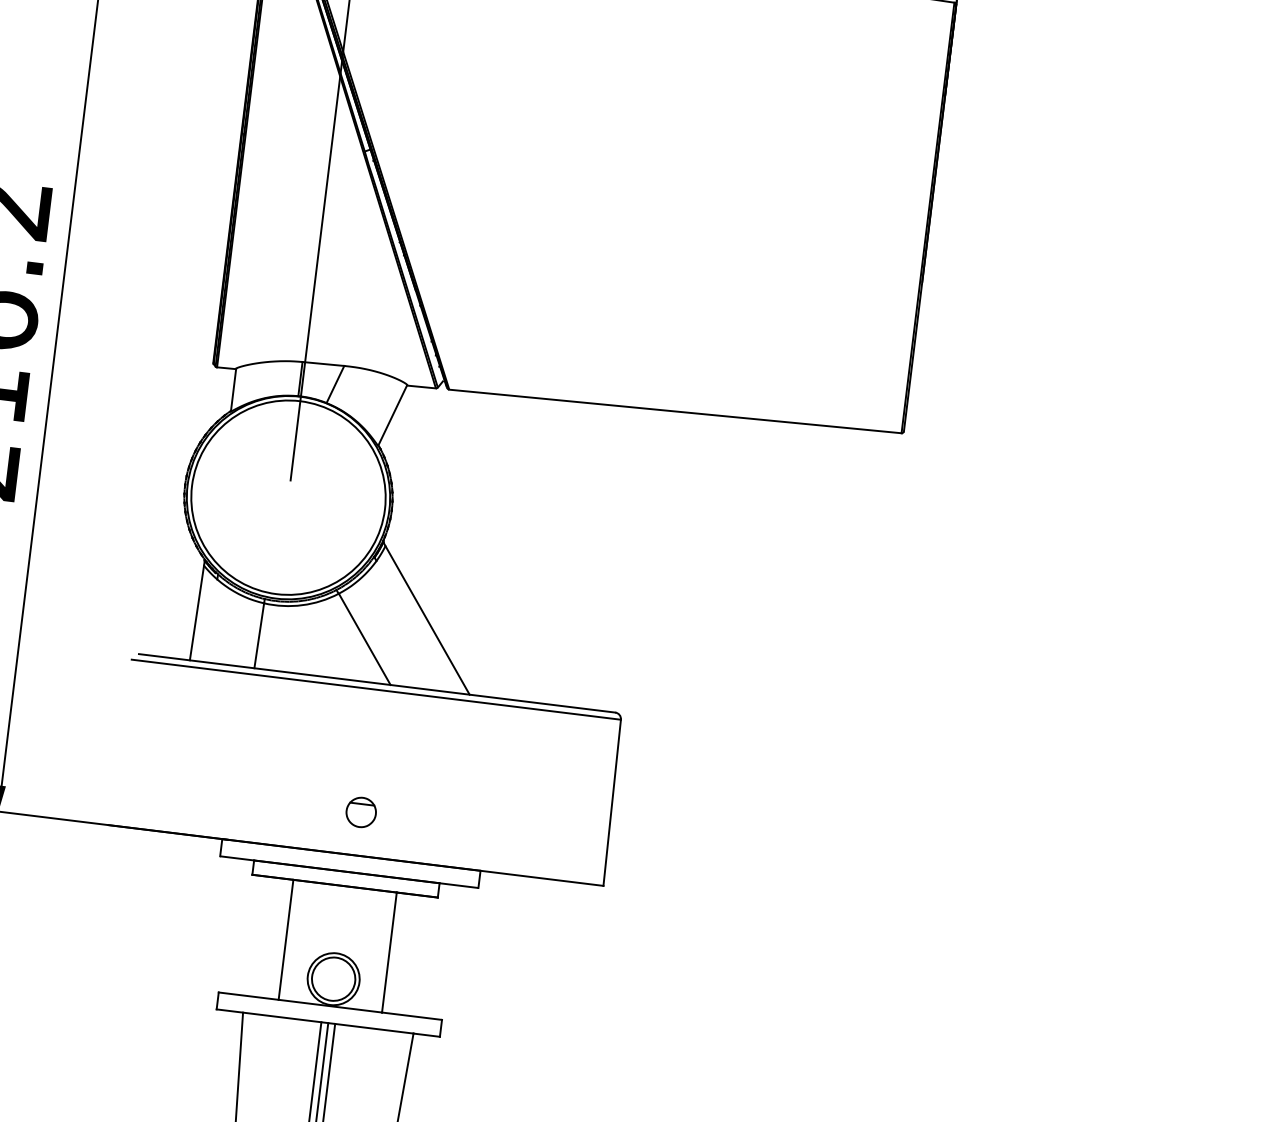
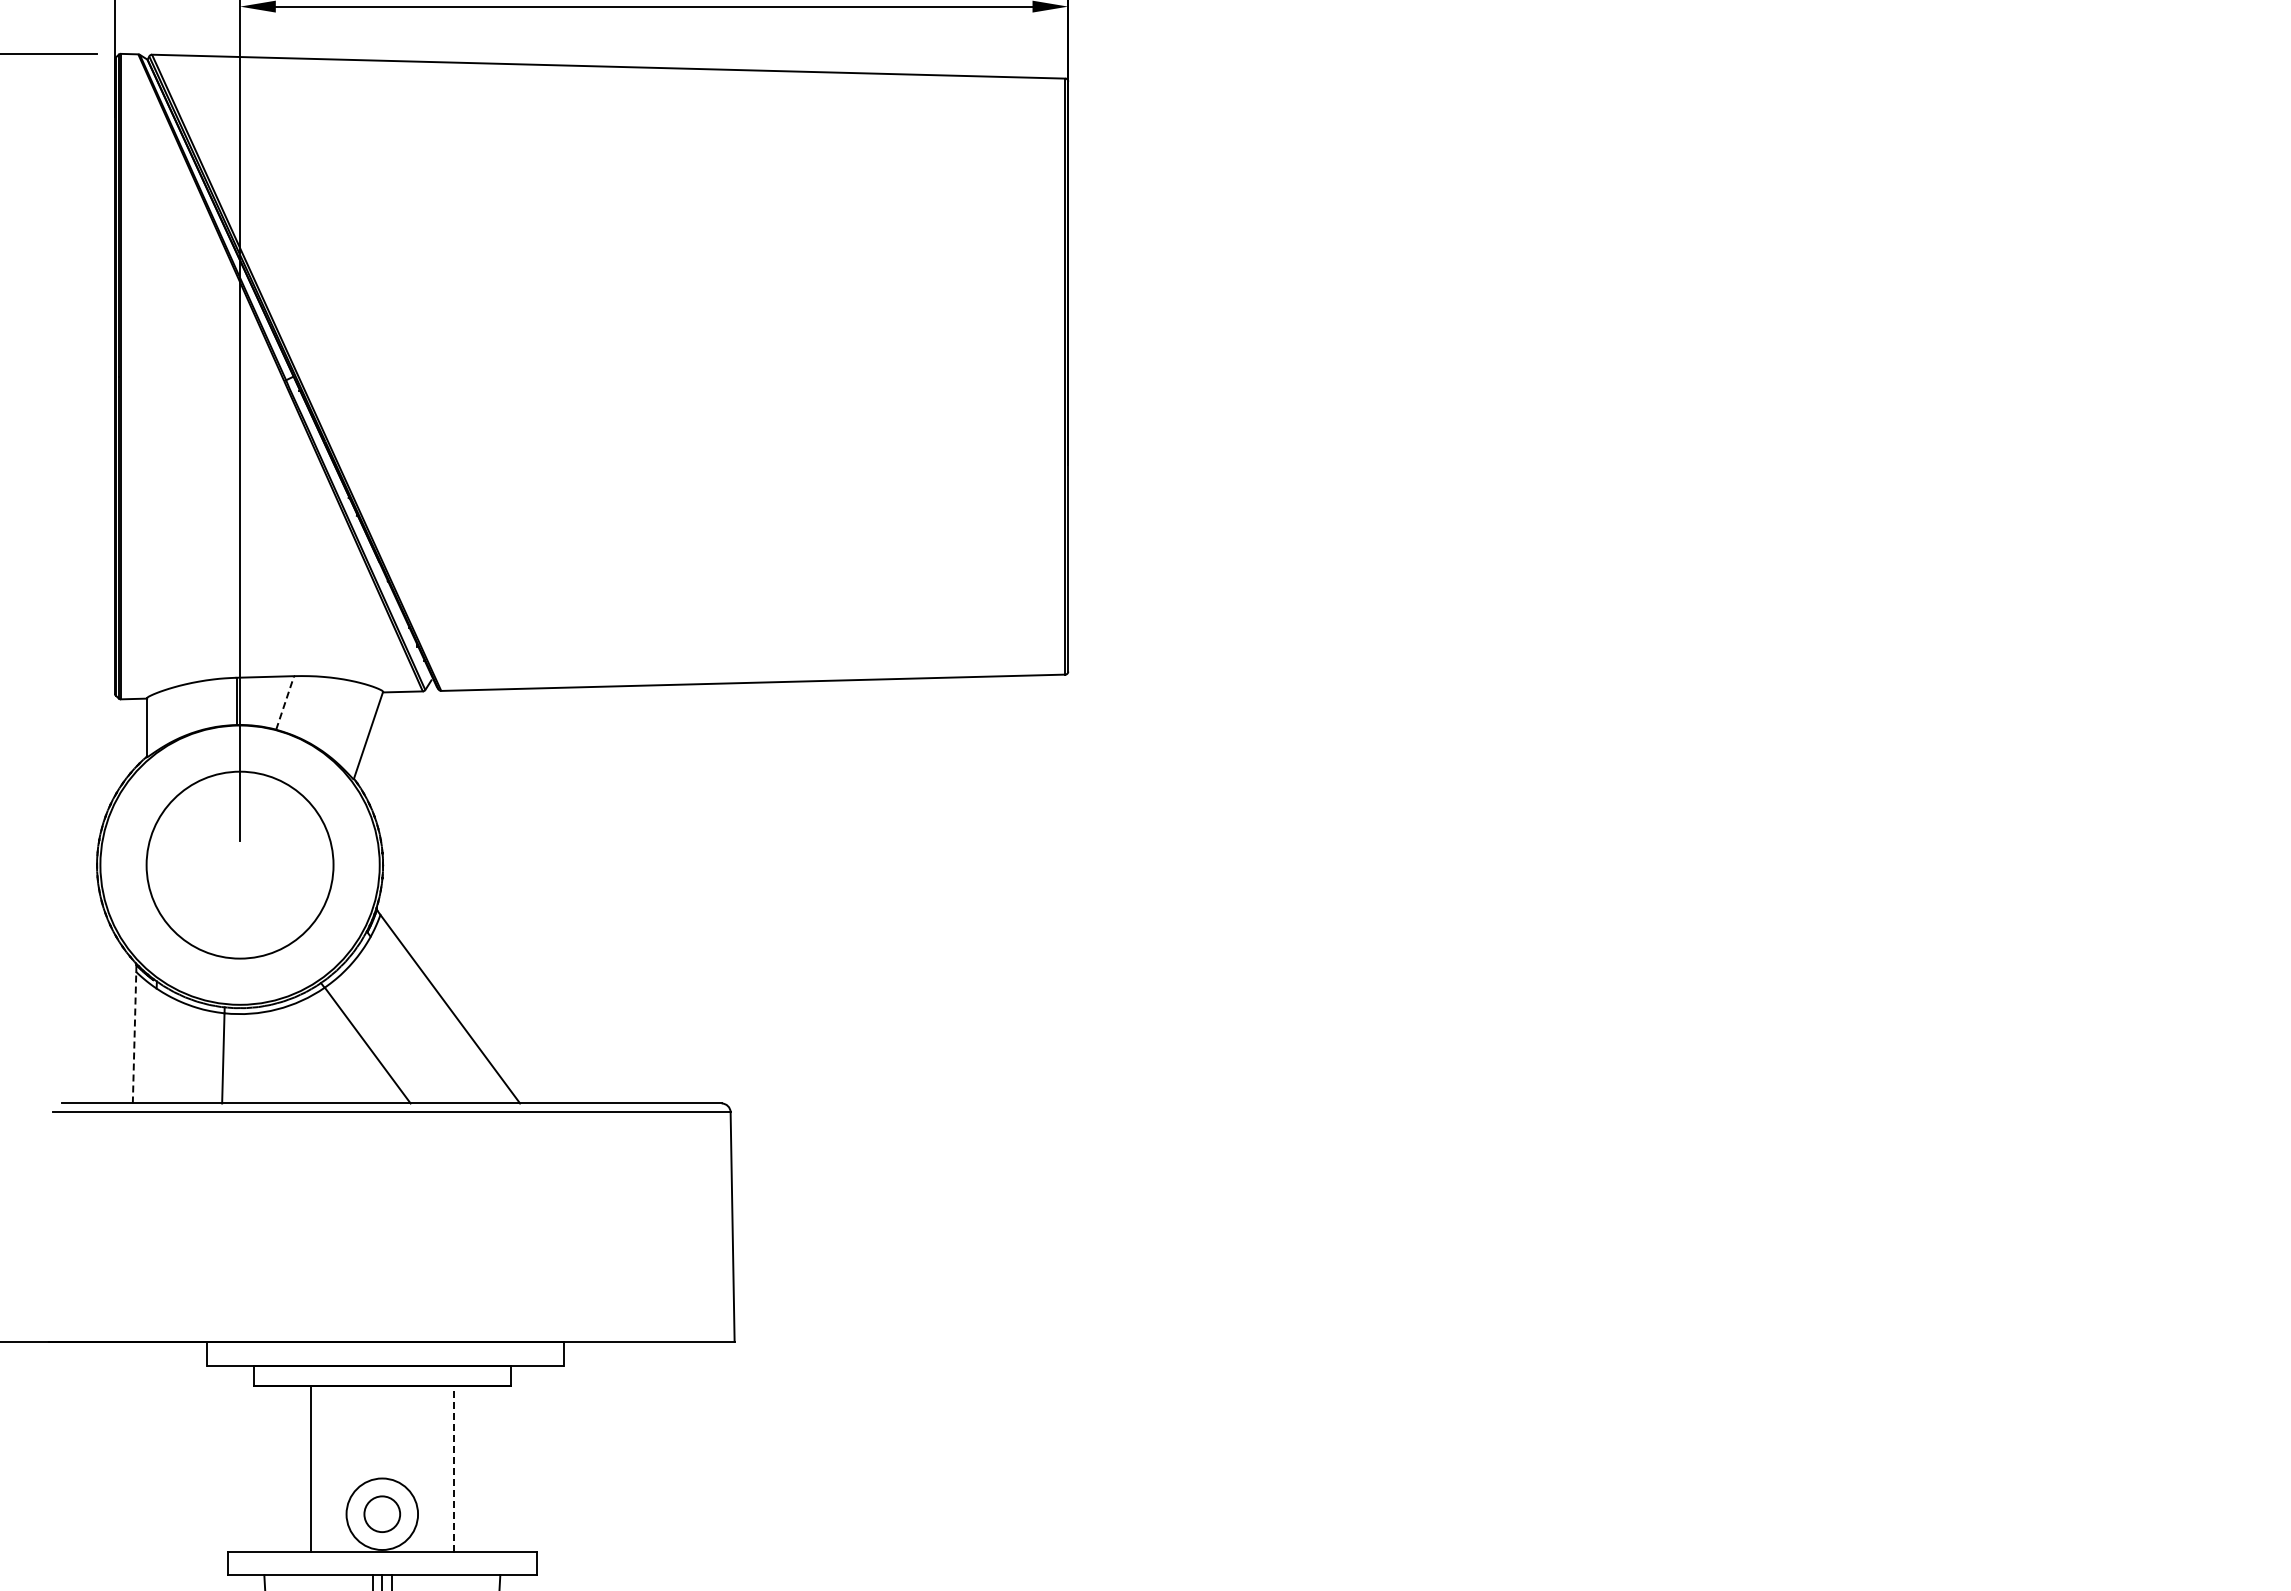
line: (335, 384) -> (285, 702), solid -> dashed
circle: (288, 497) -> (239, 864), size x0.7
line: (196, 612) -> (134, 1037), solid -> dashed
part: (360, 812) -> (391, 1282), removed
line: (389, 952) -> (453, 1468), solid -> dashed
circle: (333, 979) -> (382, 1514), size x0.6

